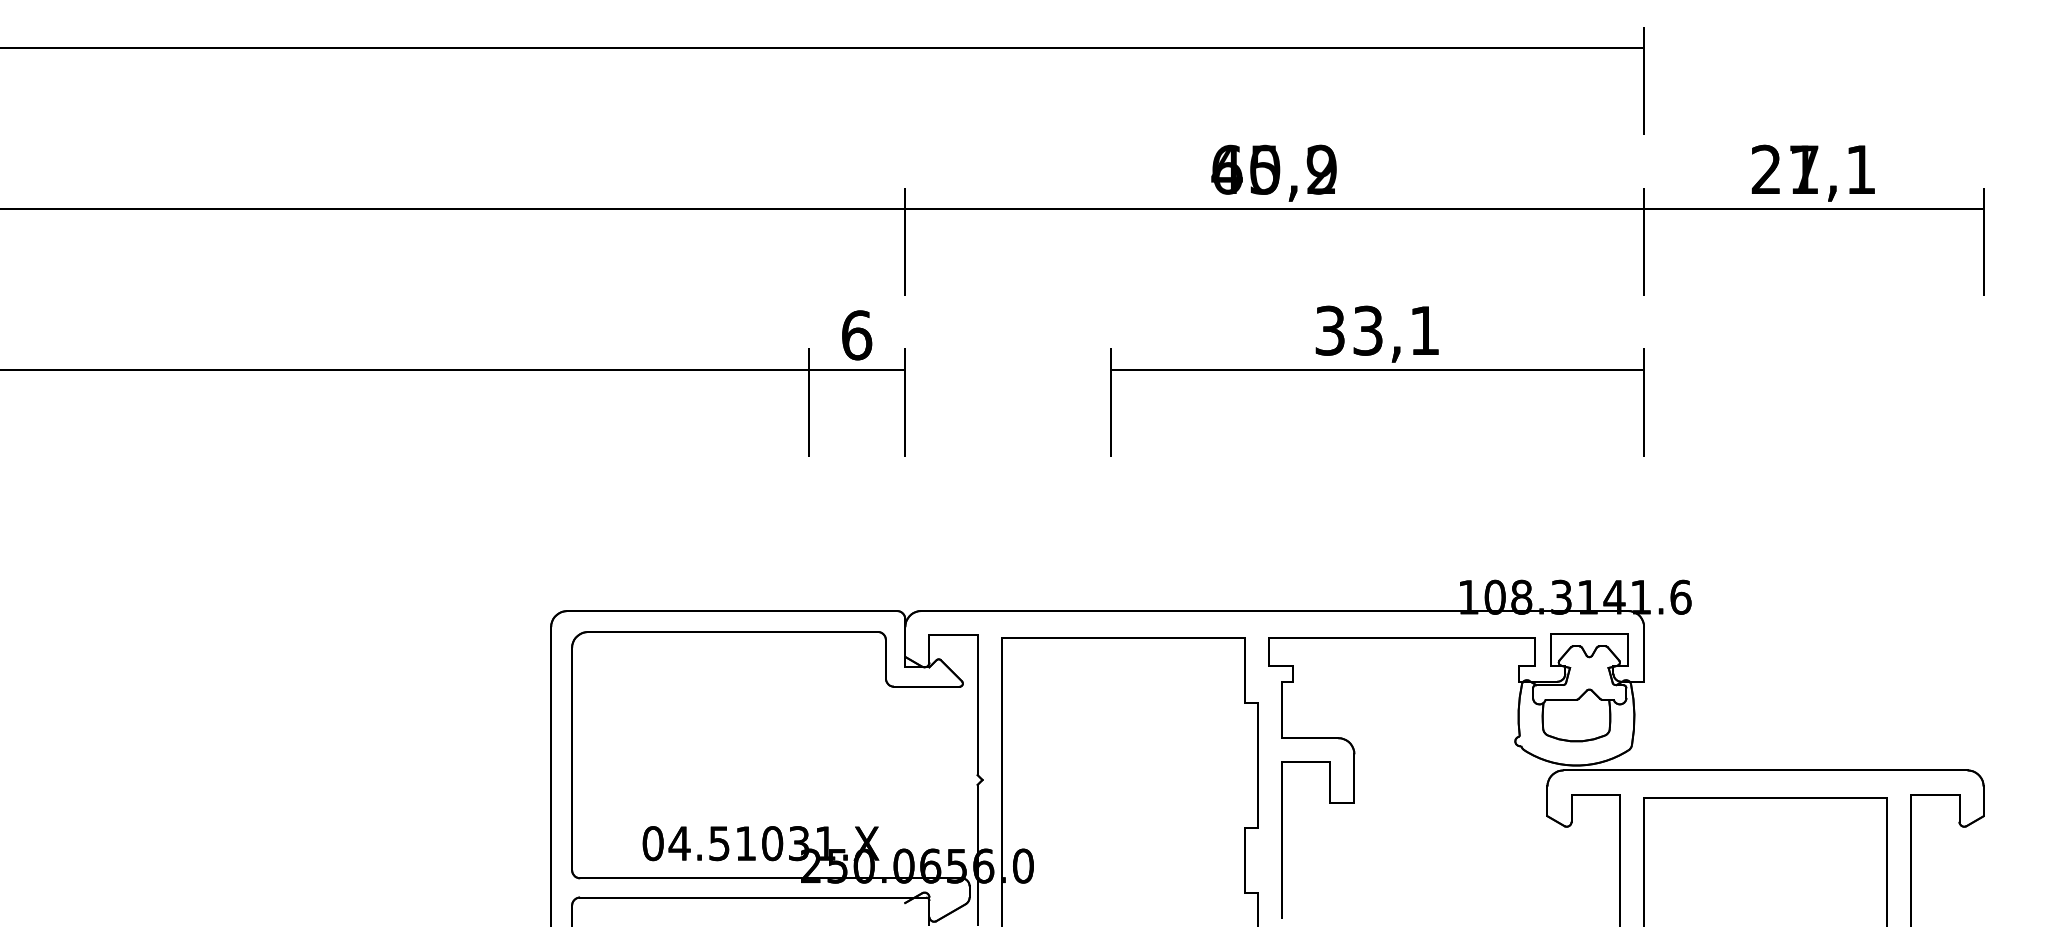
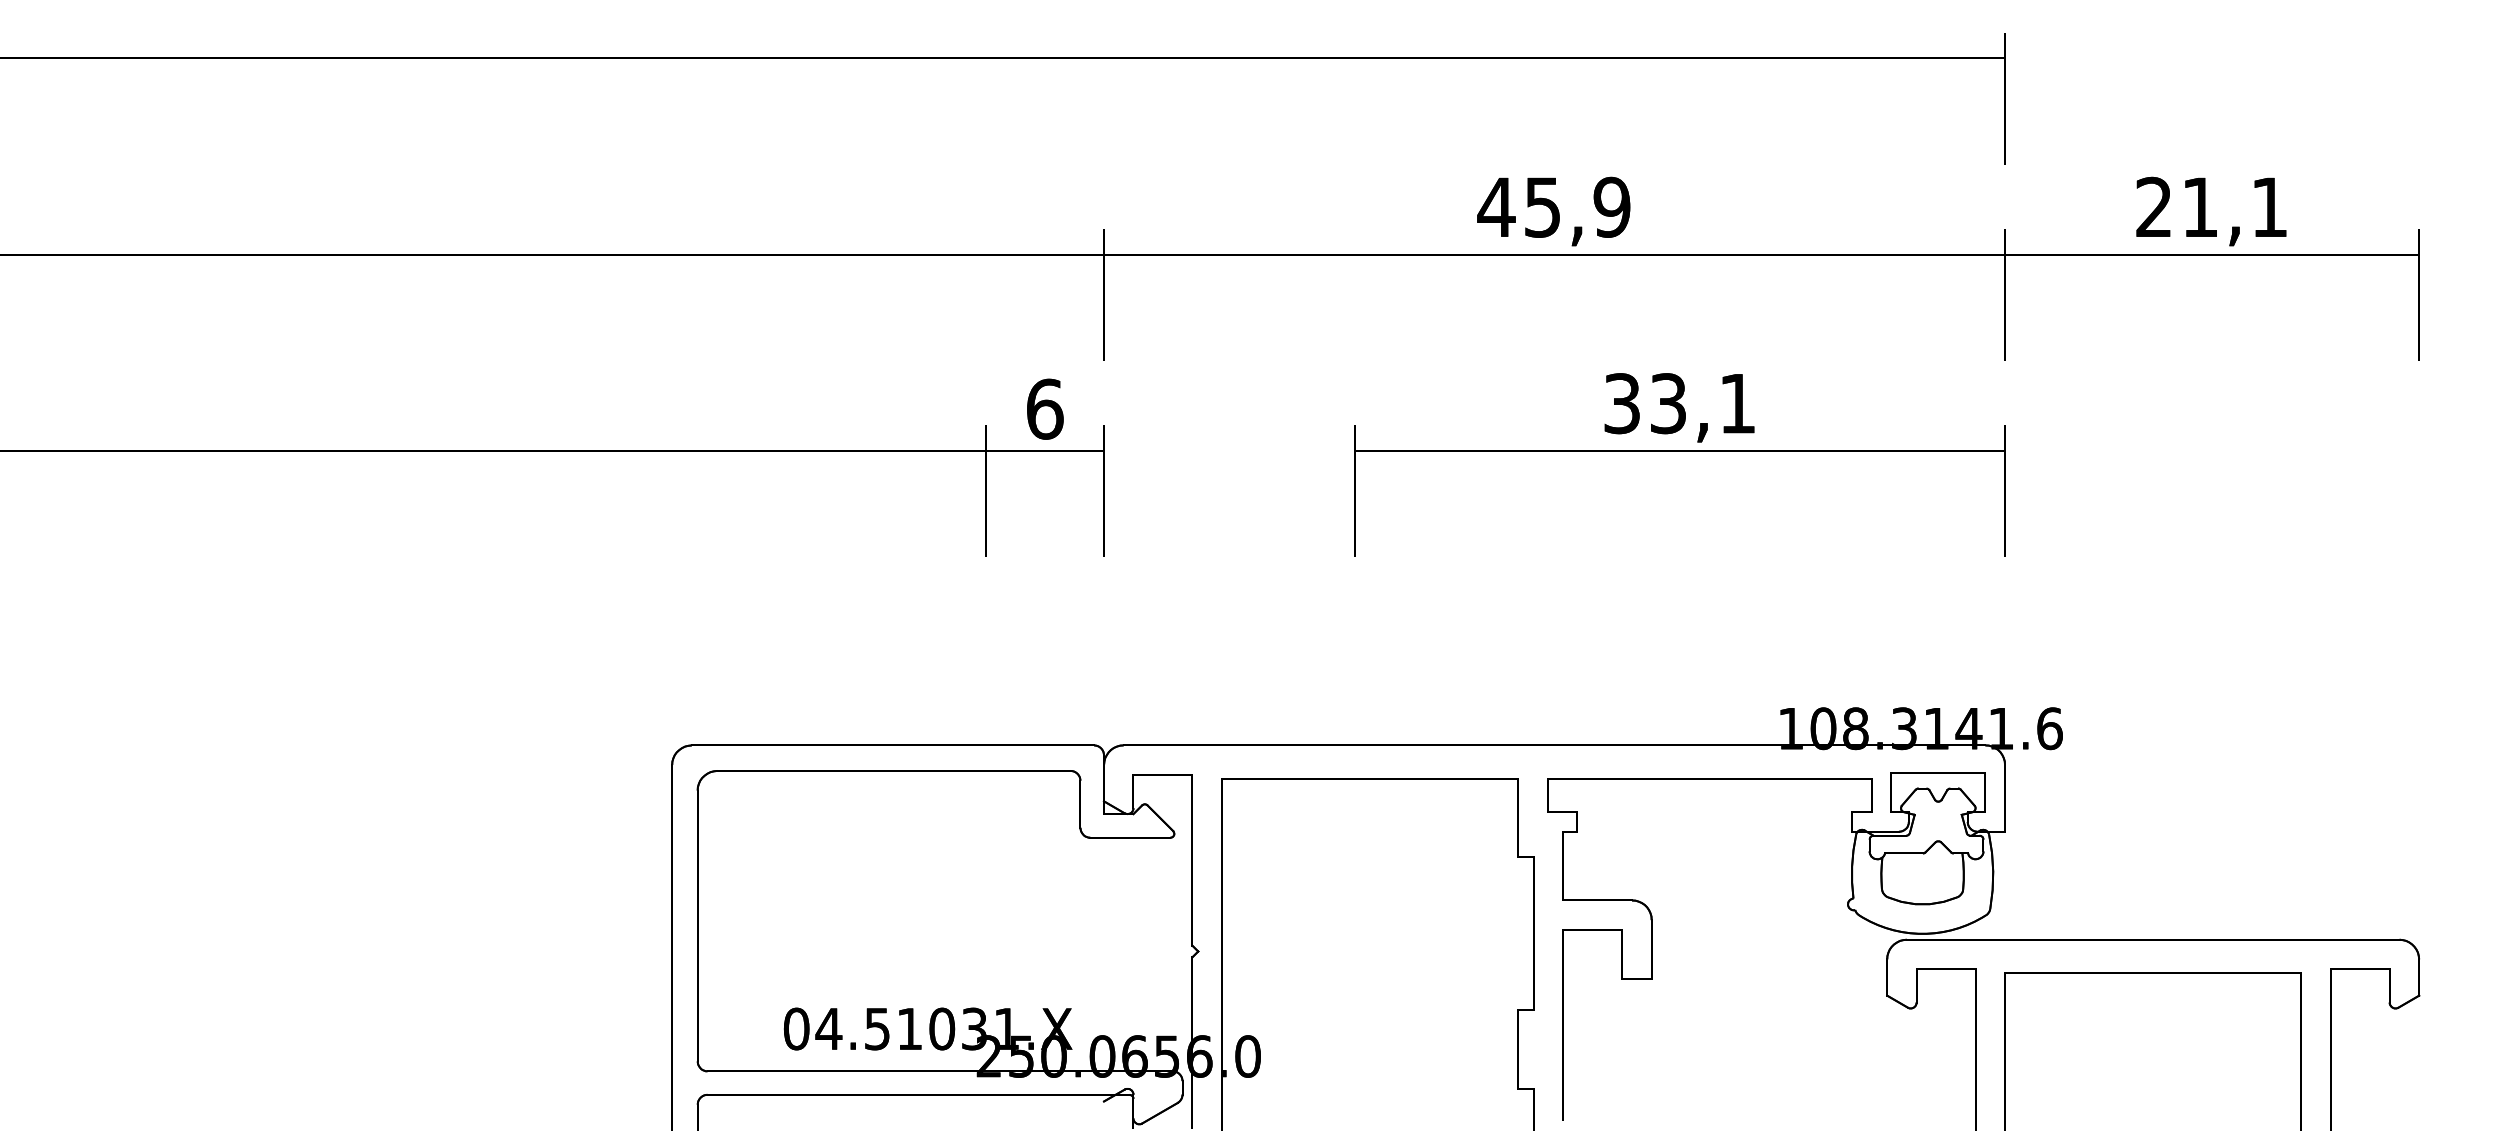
text: (1273, 169) -> (1553, 206), 60,2 -> 45,9
text: (1804, 169) -> (2200, 207), 27,1 -> 21,1

